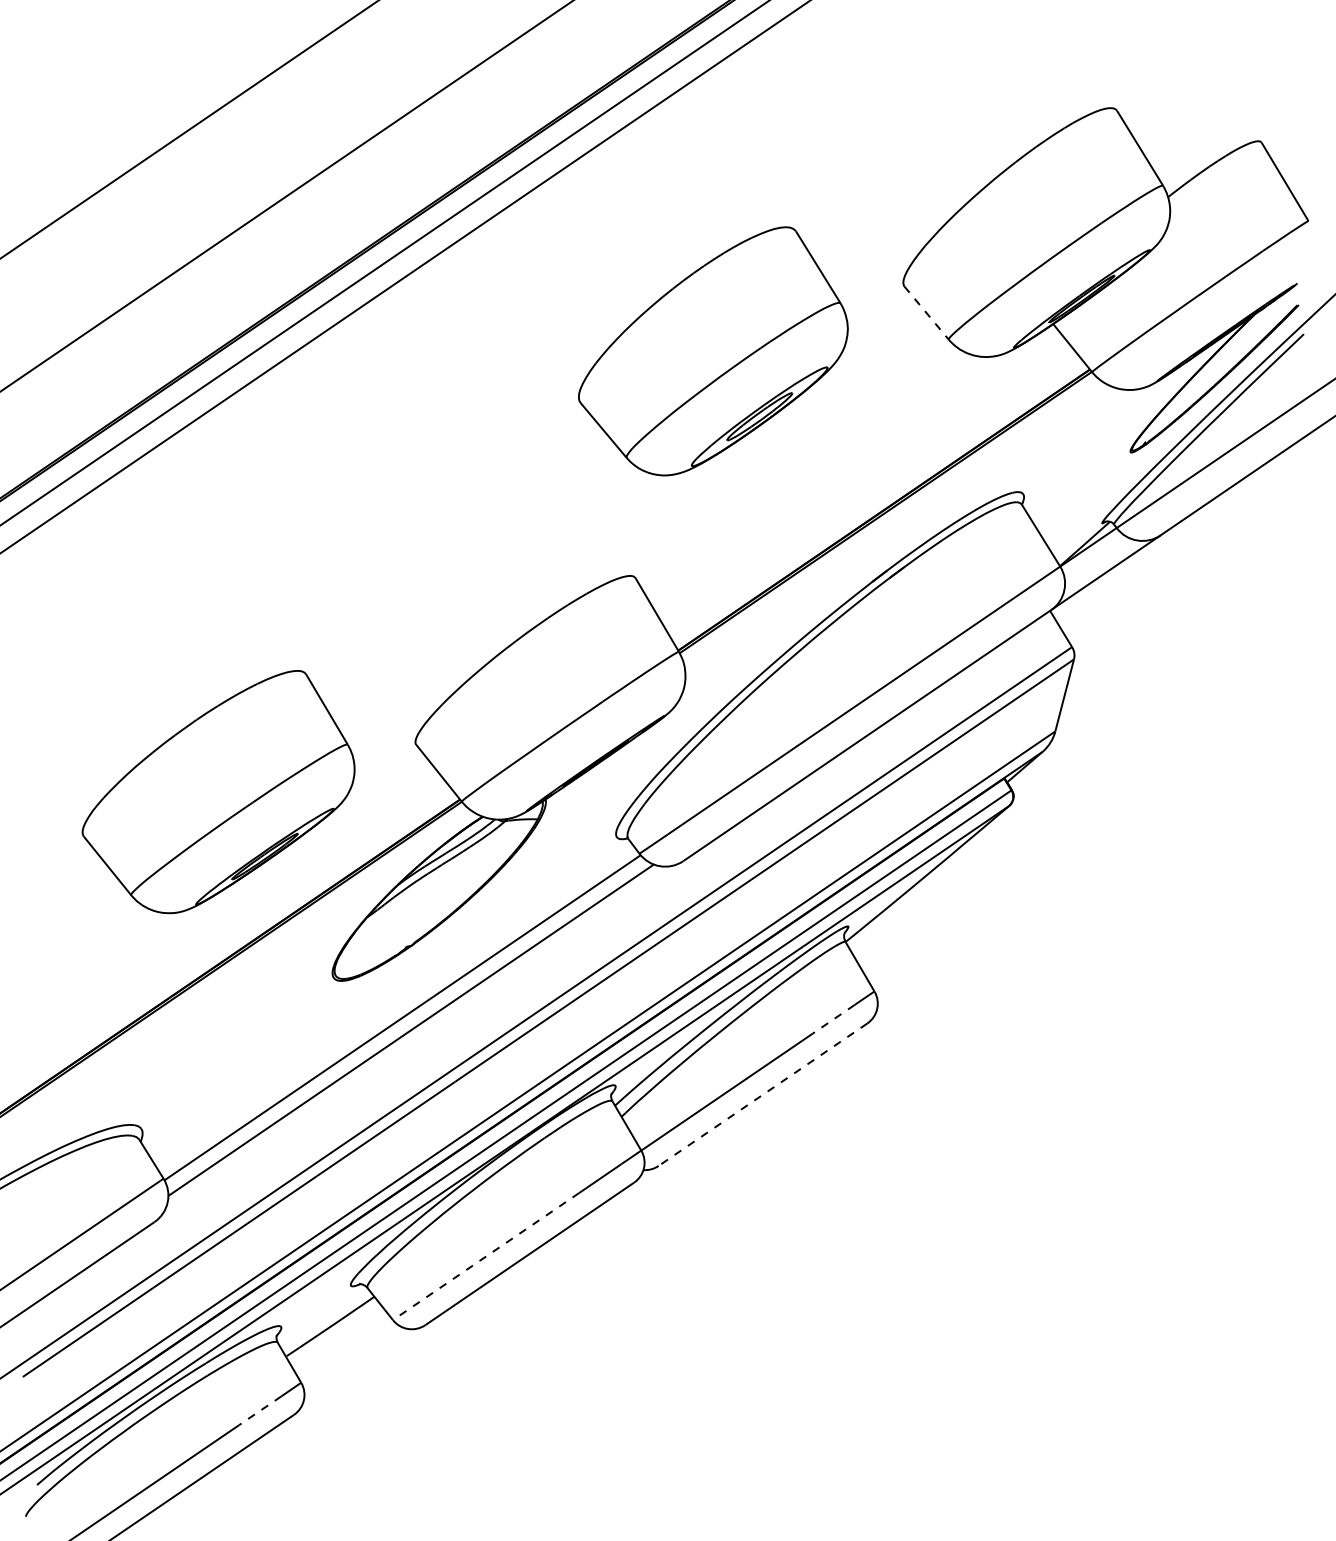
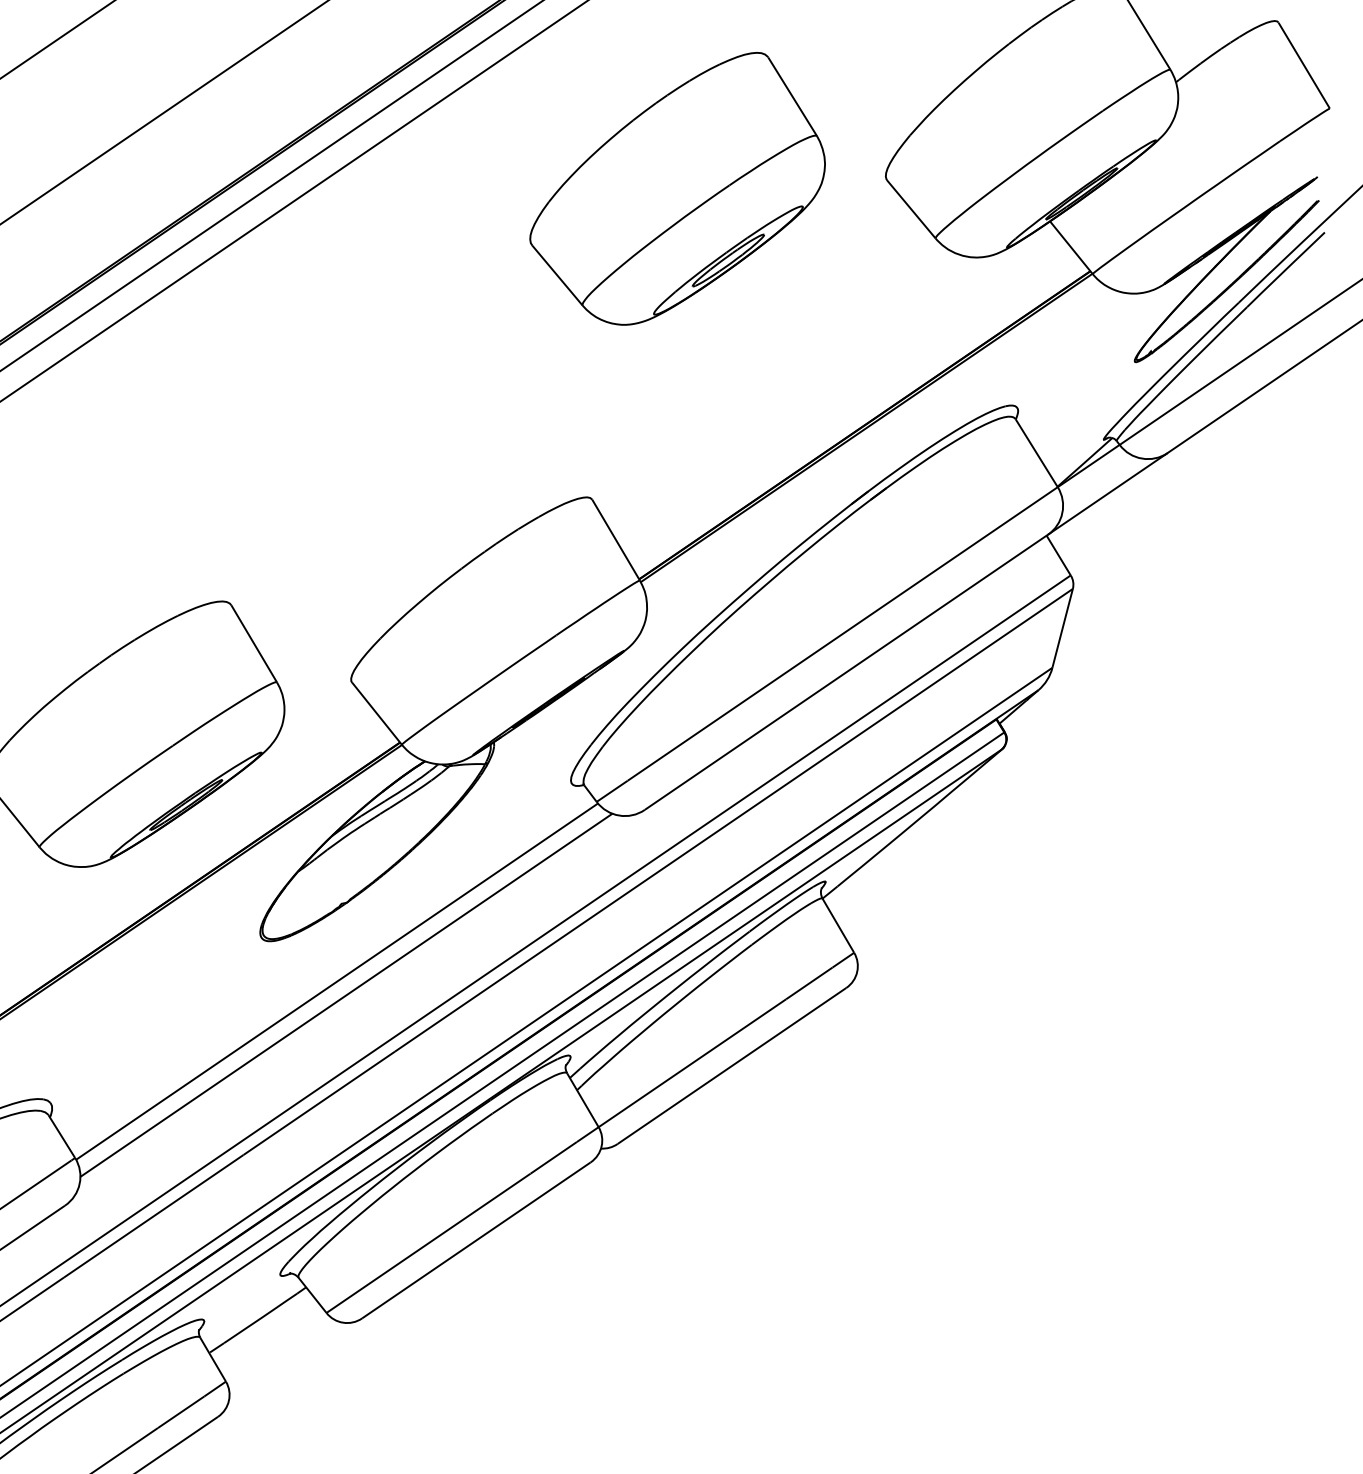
line: (926, 313) -> (911, 209), dashed -> solid
part: (713, 351) -> (677, 188), moved
line: (833, 1019) -> (809, 983), dashed -> solid
line: (762, 1095) -> (731, 1066), dashed -> solid
line: (486, 1256) -> (429, 1243), dashed -> solid
line: (260, 1410) -> (181, 1412), dashed -> solid

